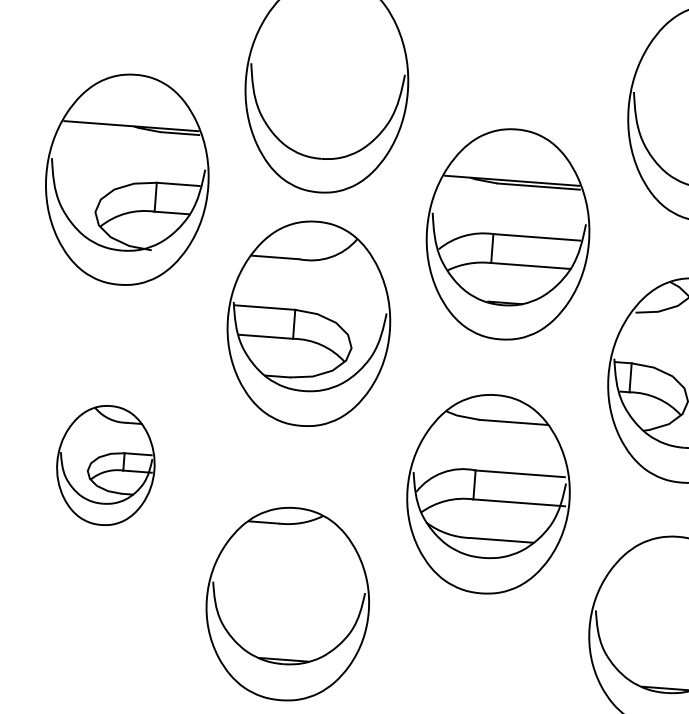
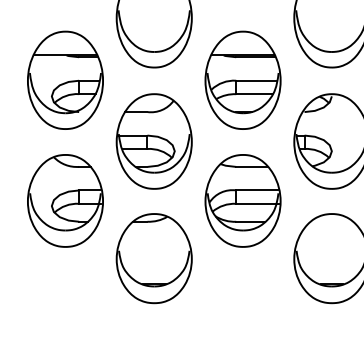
part: (127, 177) -> (65, 79), moved
part: (307, 323) -> (153, 141), moved
part: (106, 464) -> (65, 200), size x1.67

